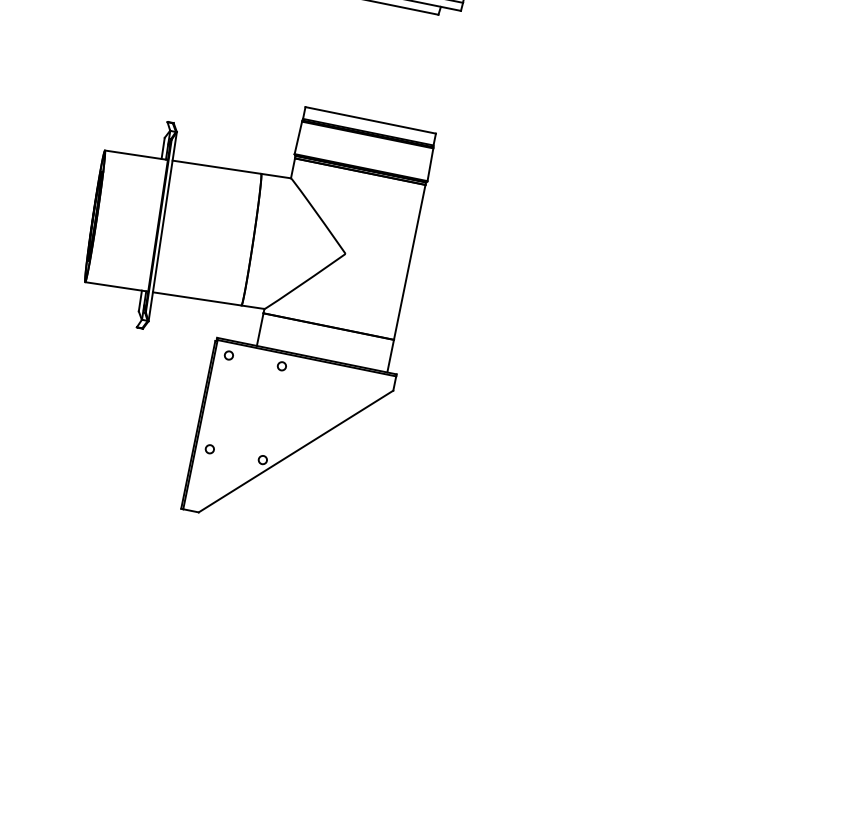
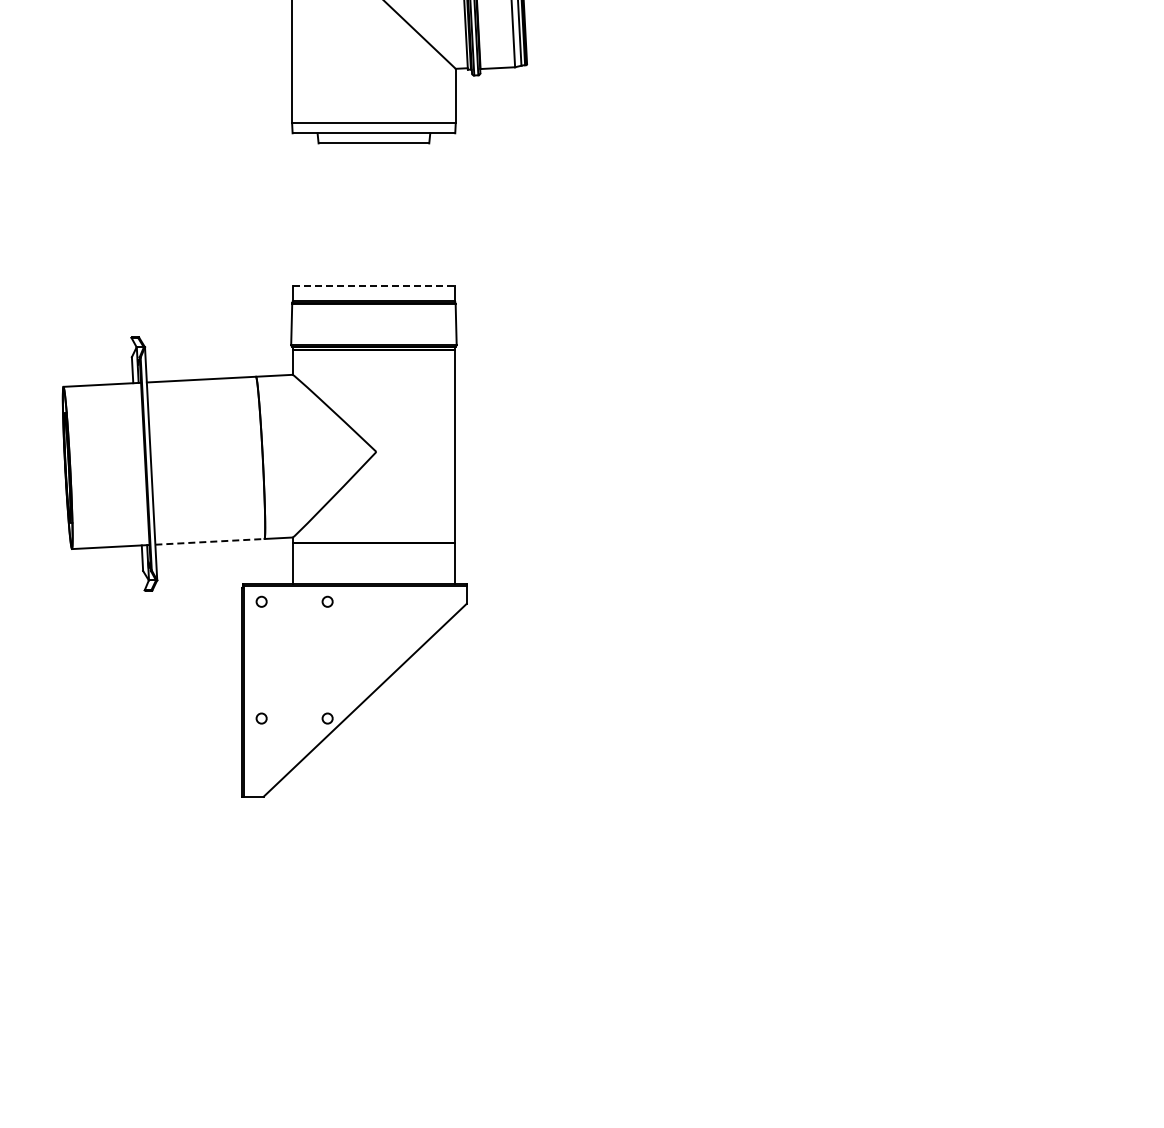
line: (371, 120) -> (374, 286), solid -> dashed
line: (196, 298) -> (209, 541), solid -> dashed

